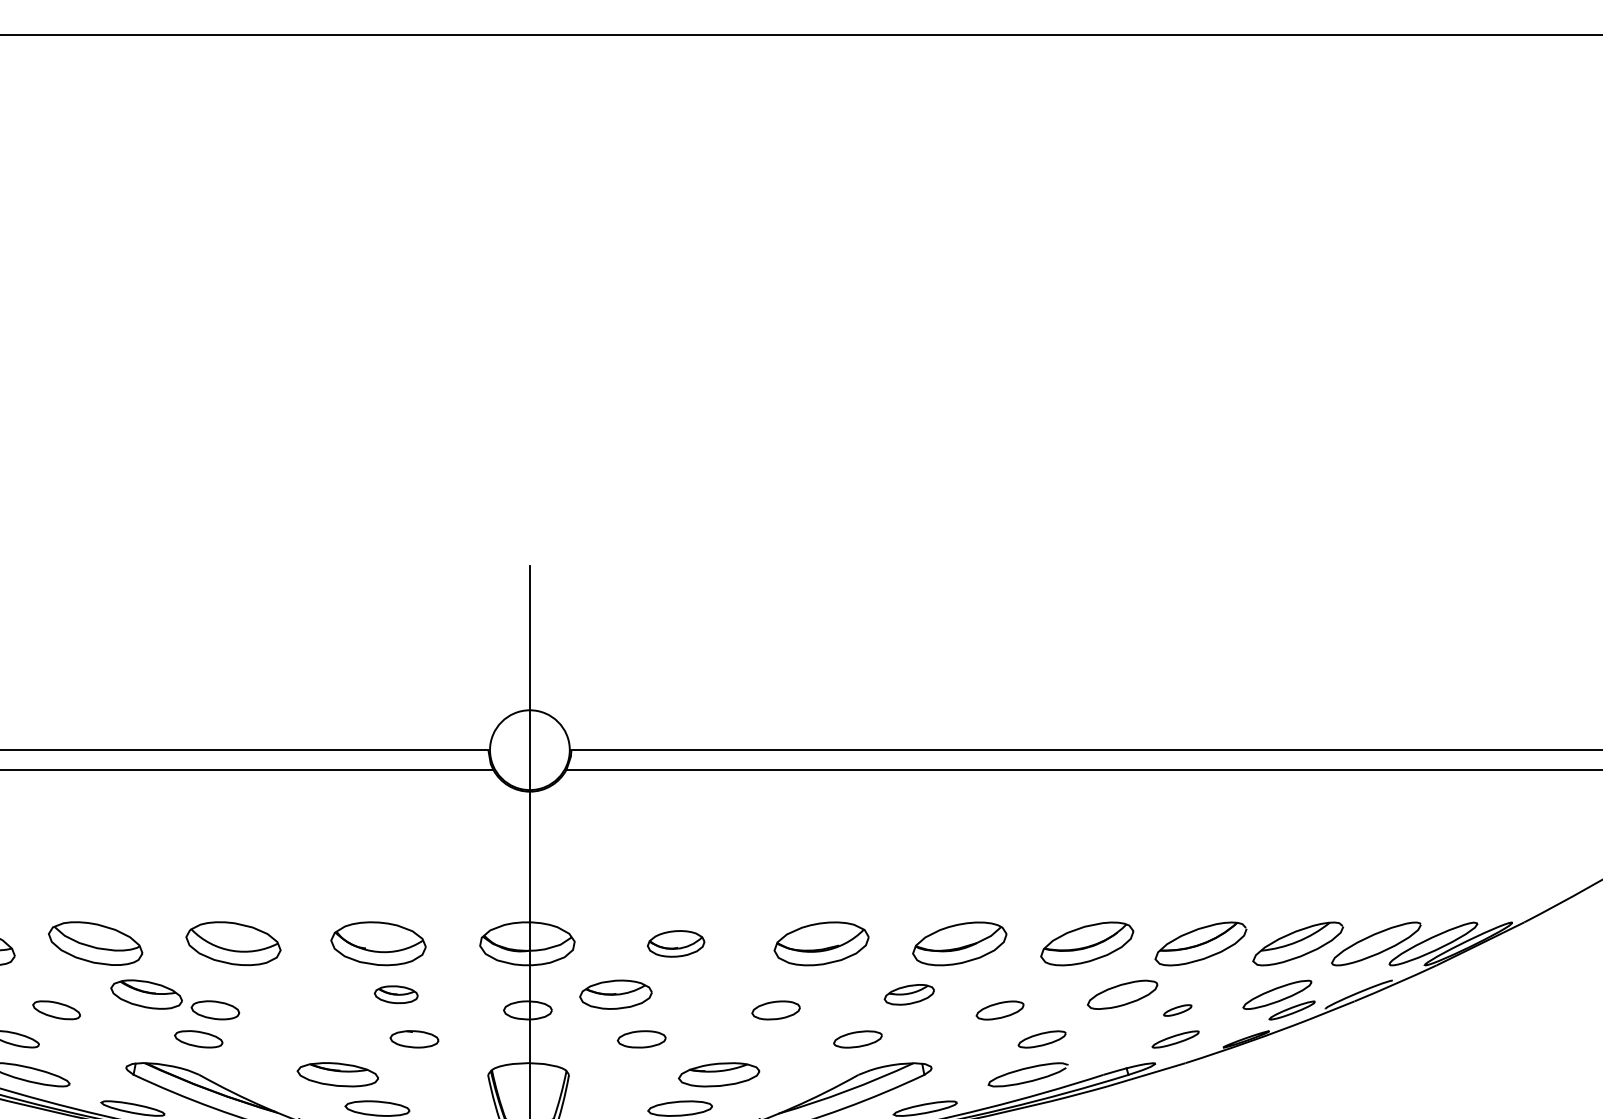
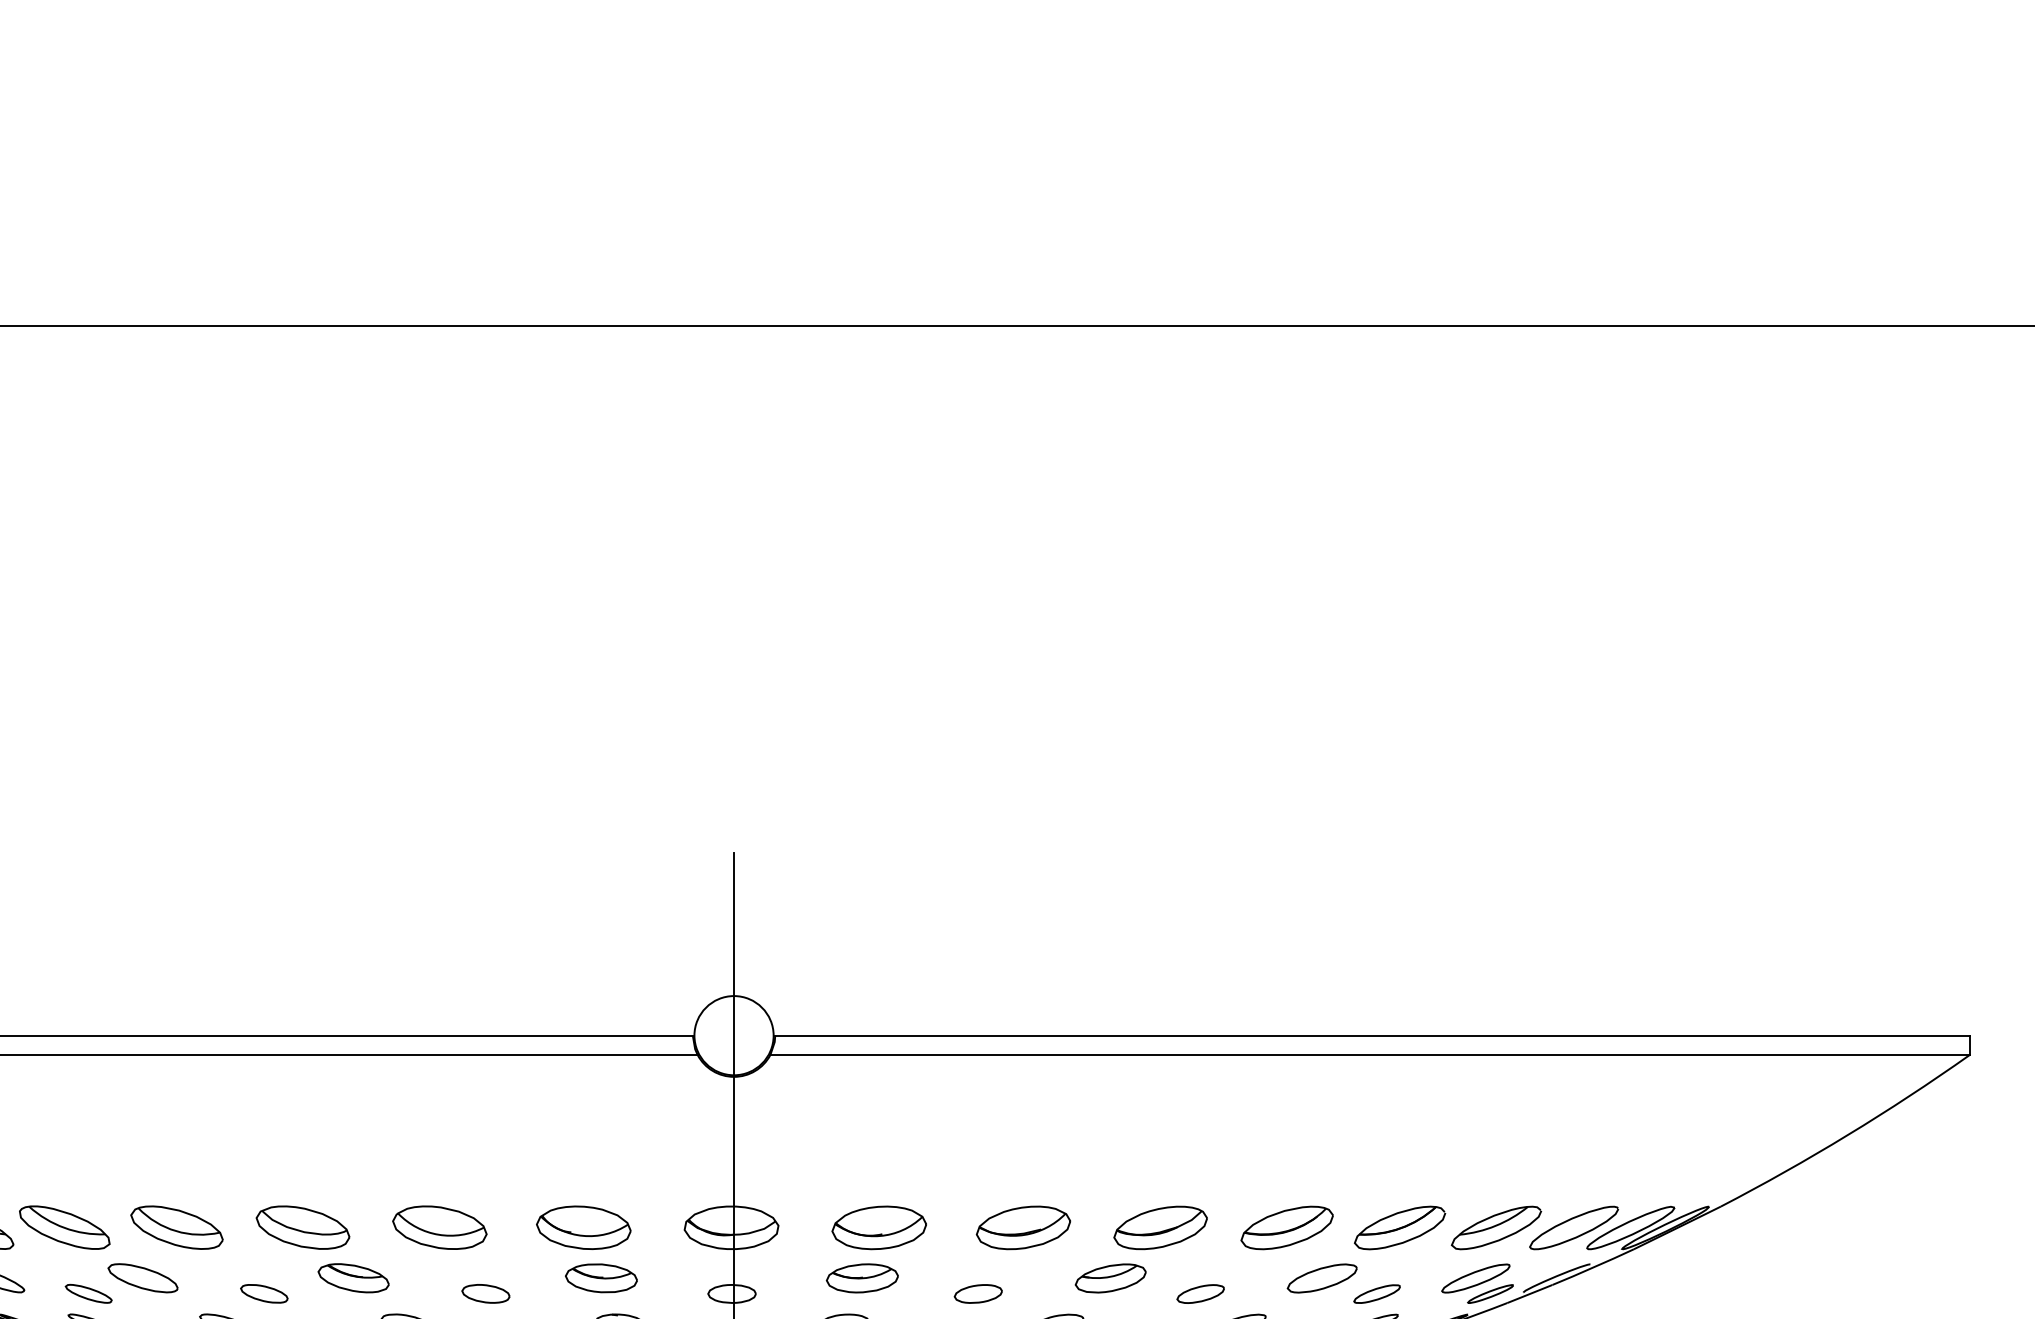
part: (675, 943) -> (878, 1227), size x1.67
part: (396, 994) -> (601, 1278), size x1.67
part: (615, 994) -> (861, 1278), moved
part: (909, 994) -> (1110, 1278), size x1.43
part: (214, 1009) -> (485, 1293), moved
part: (1177, 1009) -> (1376, 1293), size x1.67

